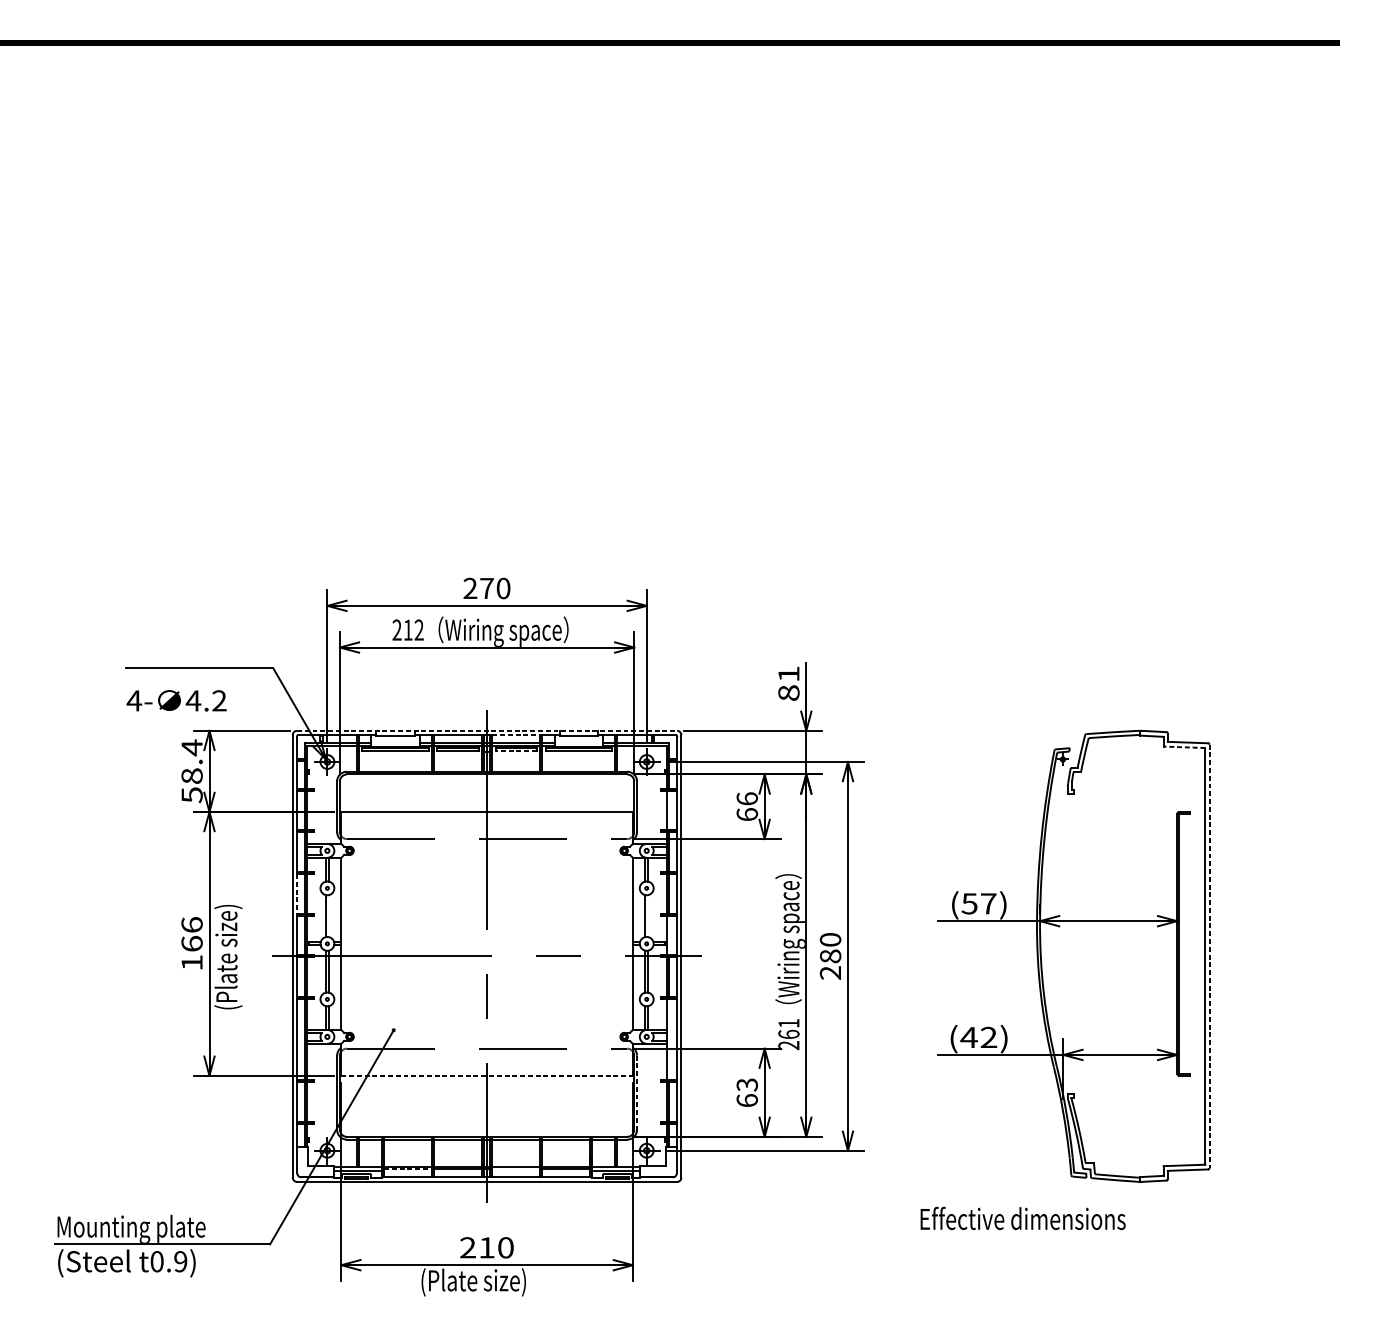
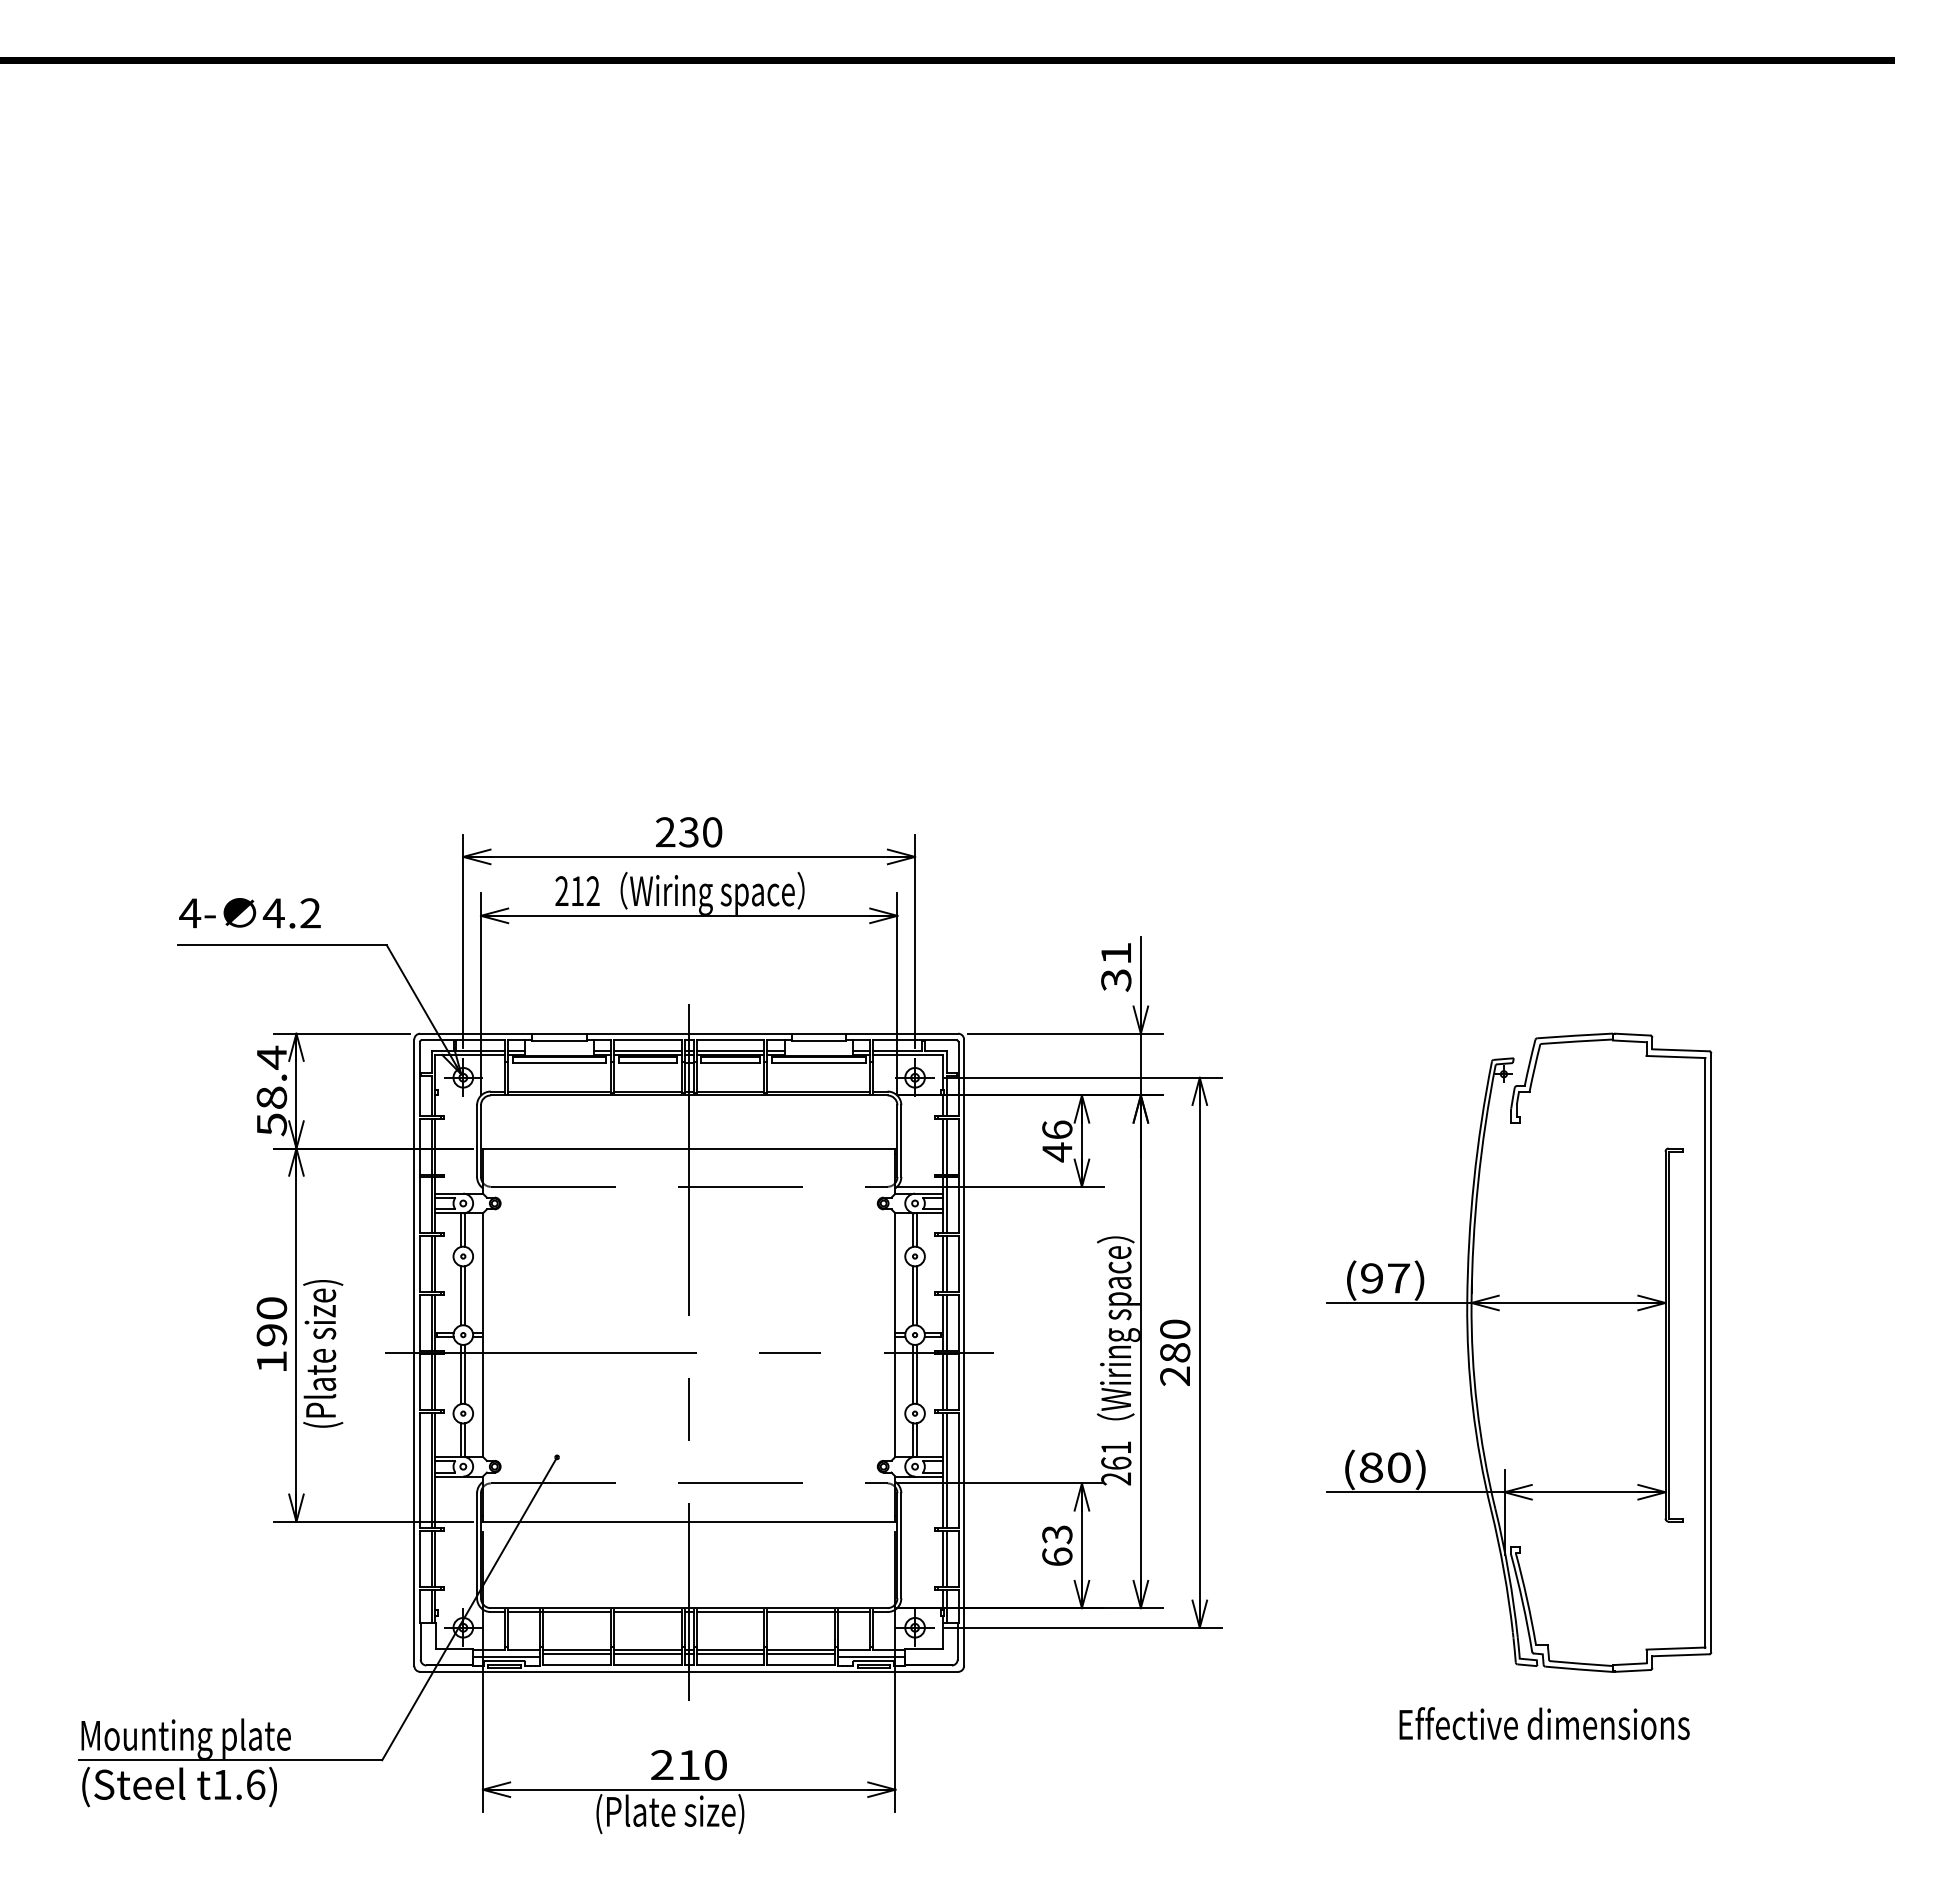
text: (486, 588) -> (688, 832), 270 -> 230
text: (789, 693) -> (1116, 980), 81 -> 31
text: (176, 701) -> (249, 913), moved
line: (487, 730) -> (689, 1033), dashed -> solid
line: (516, 735) -> (730, 1040), dashed -> solid
line: (1184, 746) -> (1675, 1056), dashed -> solid
line: (515, 751) -> (729, 1062), dashed -> solid
line: (668, 810) -> (946, 1146), added
text: (747, 814) -> (1057, 1152), 66 -> 46
line: (296, 893) -> (419, 1264), dashed -> solid
text: (969, 903) -> (1371, 1278), (57) -> (97)
line: (328, 915) -> (465, 1295), added
line: (648, 915) -> (917, 1295), added
text: (191, 934) -> (271, 1321), 166 -> 190
line: (668, 935) -> (946, 1323), added
line: (1209, 956) -> (1711, 1352), dashed -> solid
text: (978, 1037) -> (1384, 1467), (42) -> (80)
line: (668, 1039) -> (946, 1470), added
line: (487, 1075) -> (689, 1521), dashed -> solid
line: (637, 1092) -> (901, 1545), dashed -> solid
line: (408, 1169) -> (577, 1654), dashed -> solid
line: (516, 1169) -> (730, 1654), added
text: (1023, 1218) -> (1544, 1723), moved
text: (169, 1261) -> (239, 1784), t0.9) -> t1.6)

